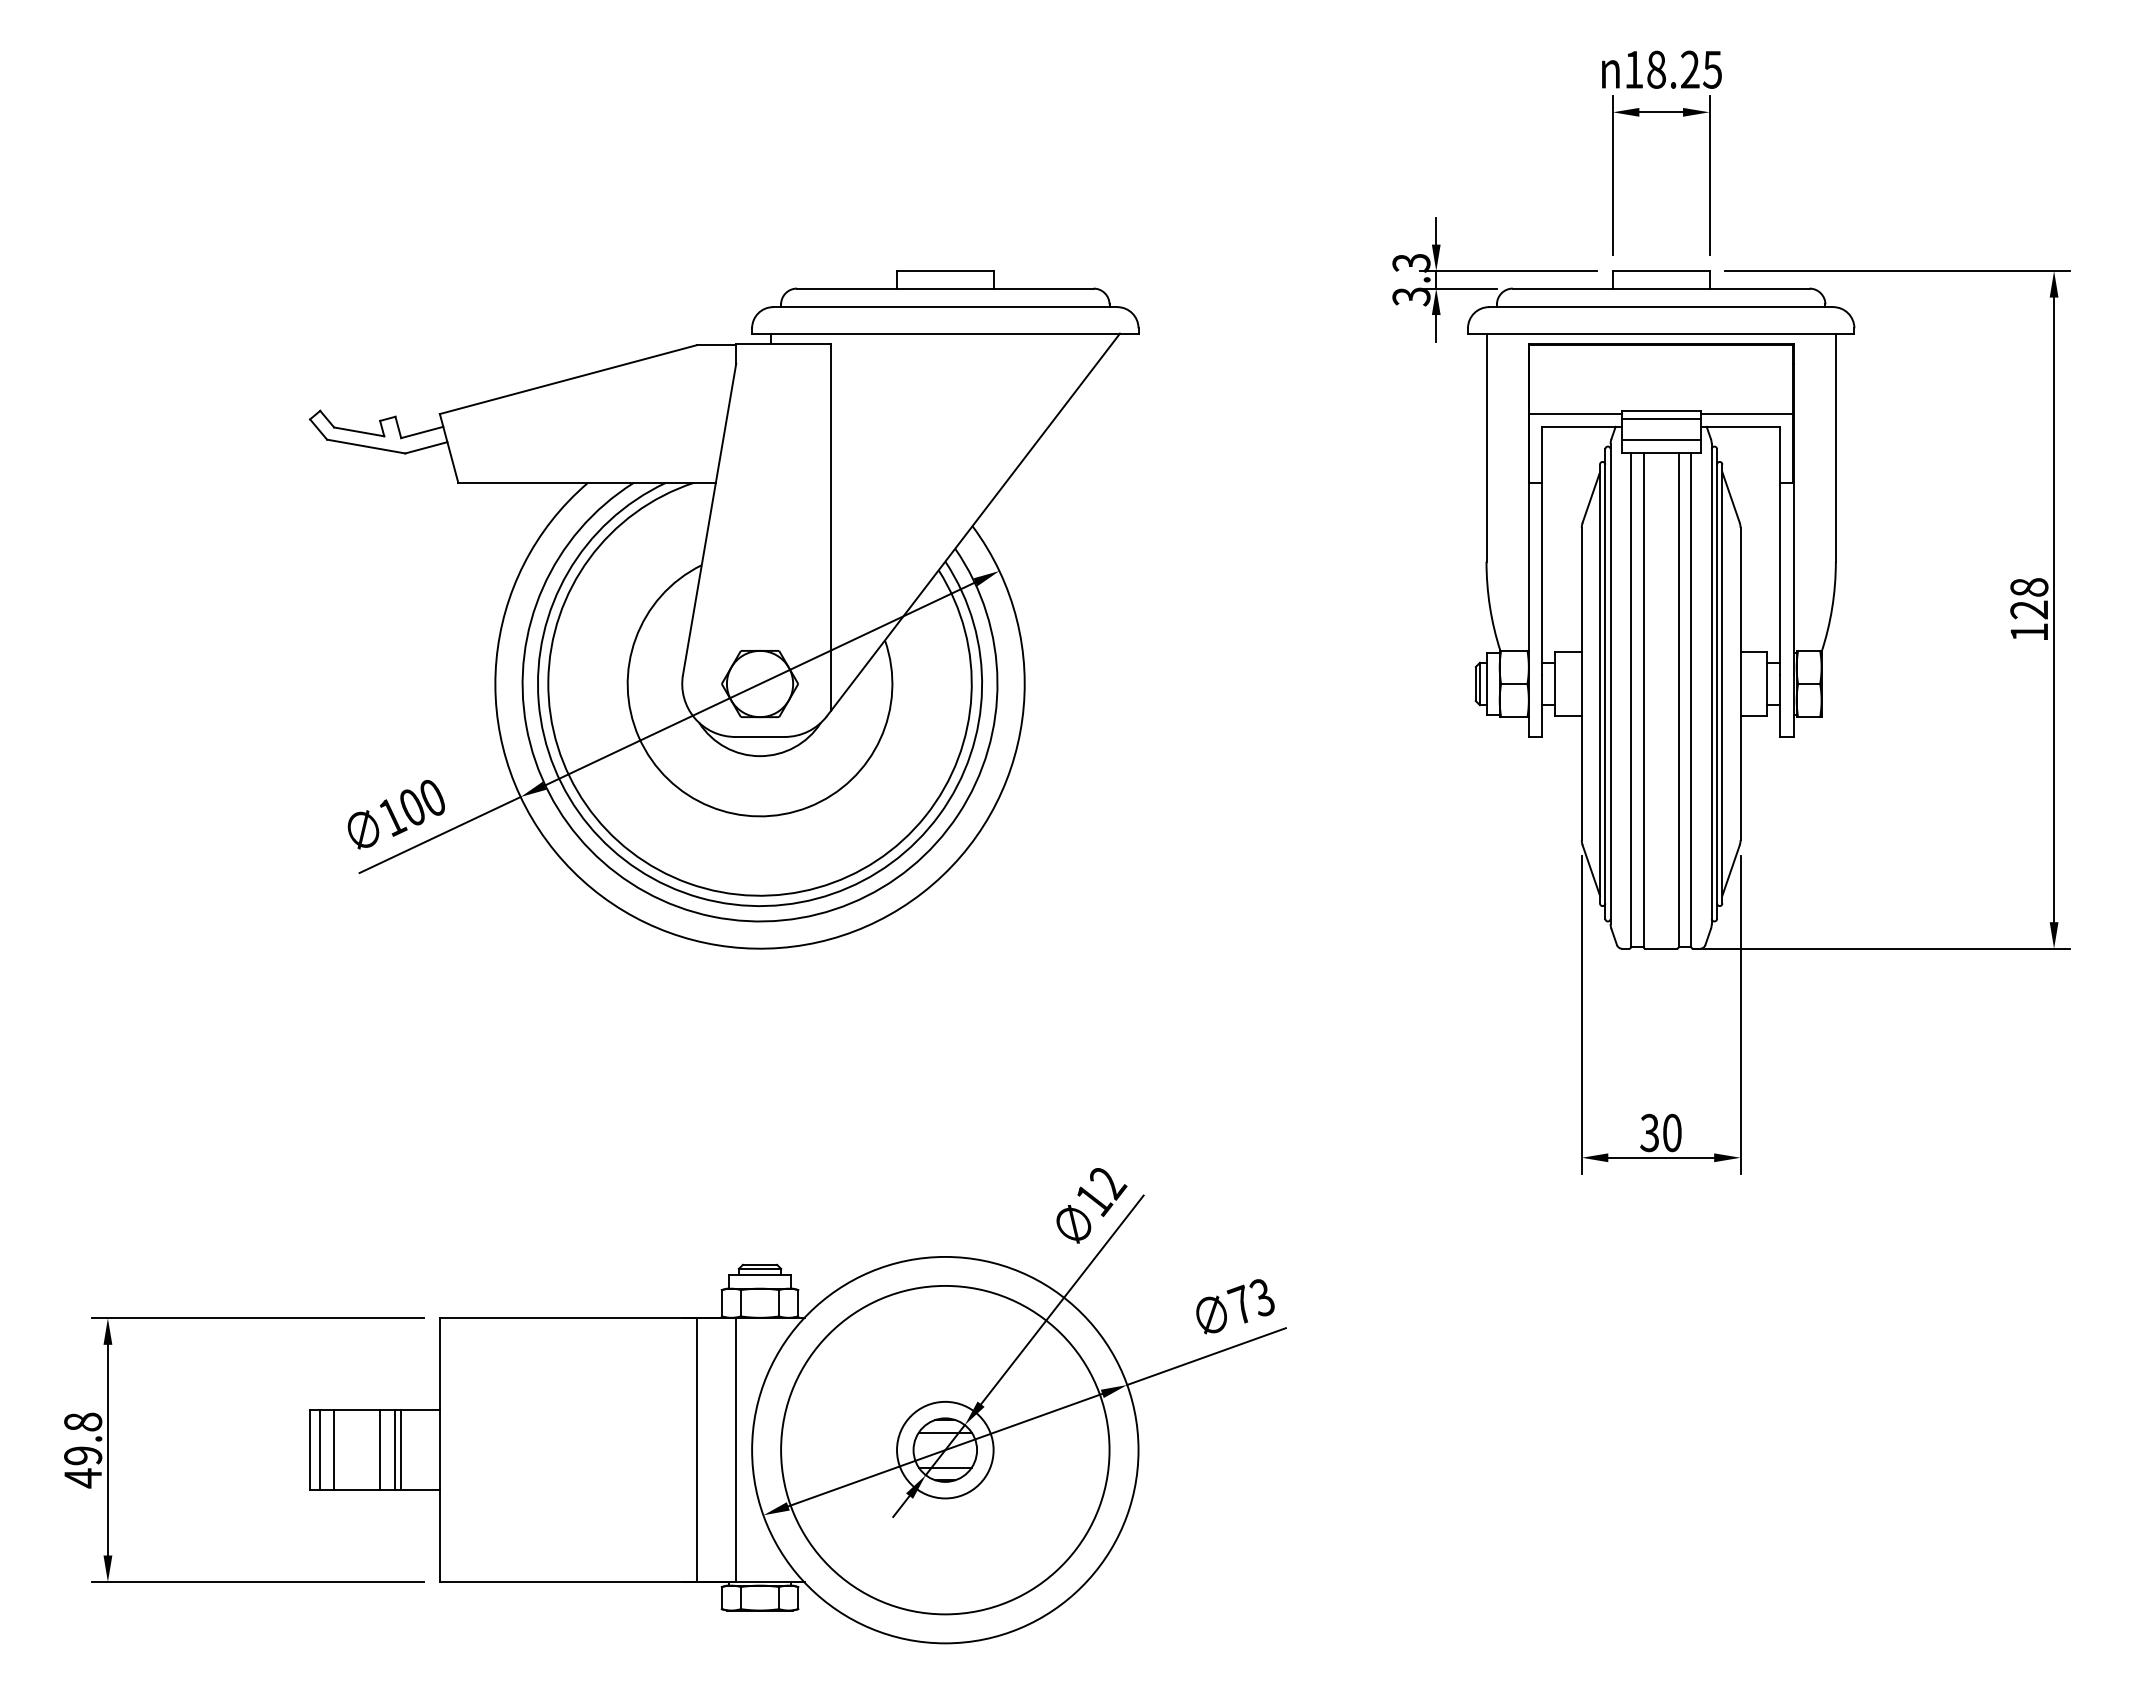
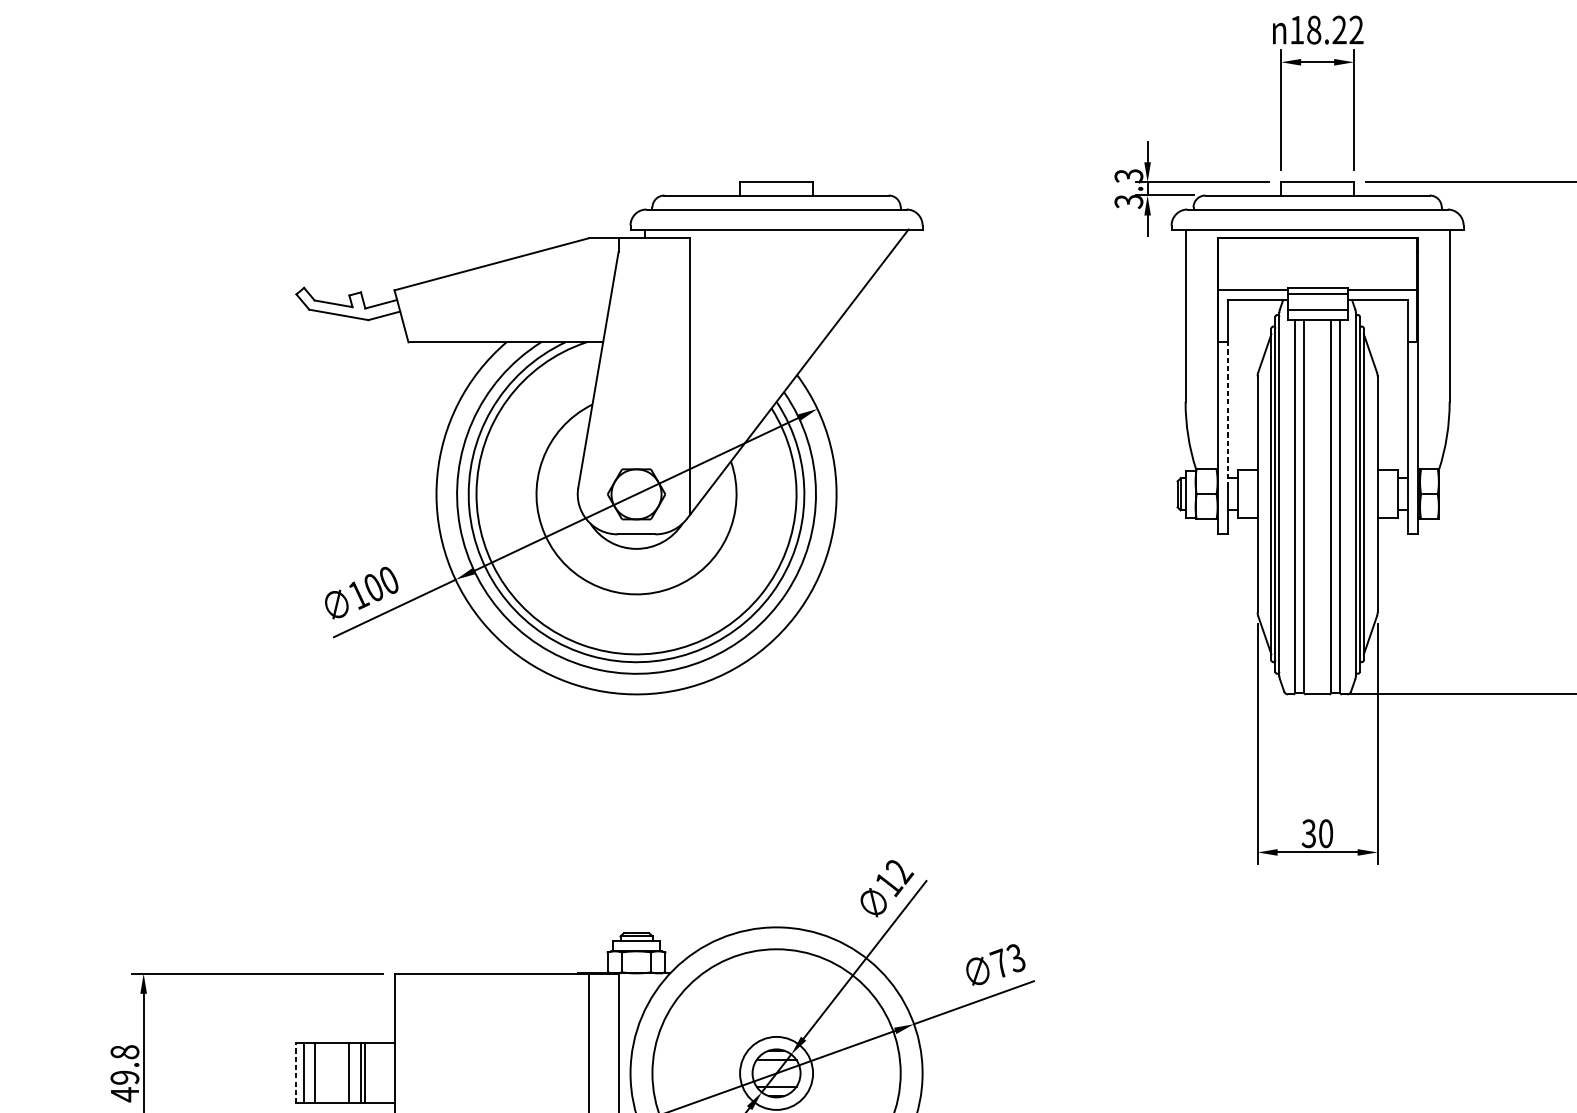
text: (1712, 69) -> (1356, 29), 18.25 -> 18.22
line: (1542, 578) -> (1227, 414), solid -> dashed
line: (310, 1450) -> (296, 1073), solid -> dashed

